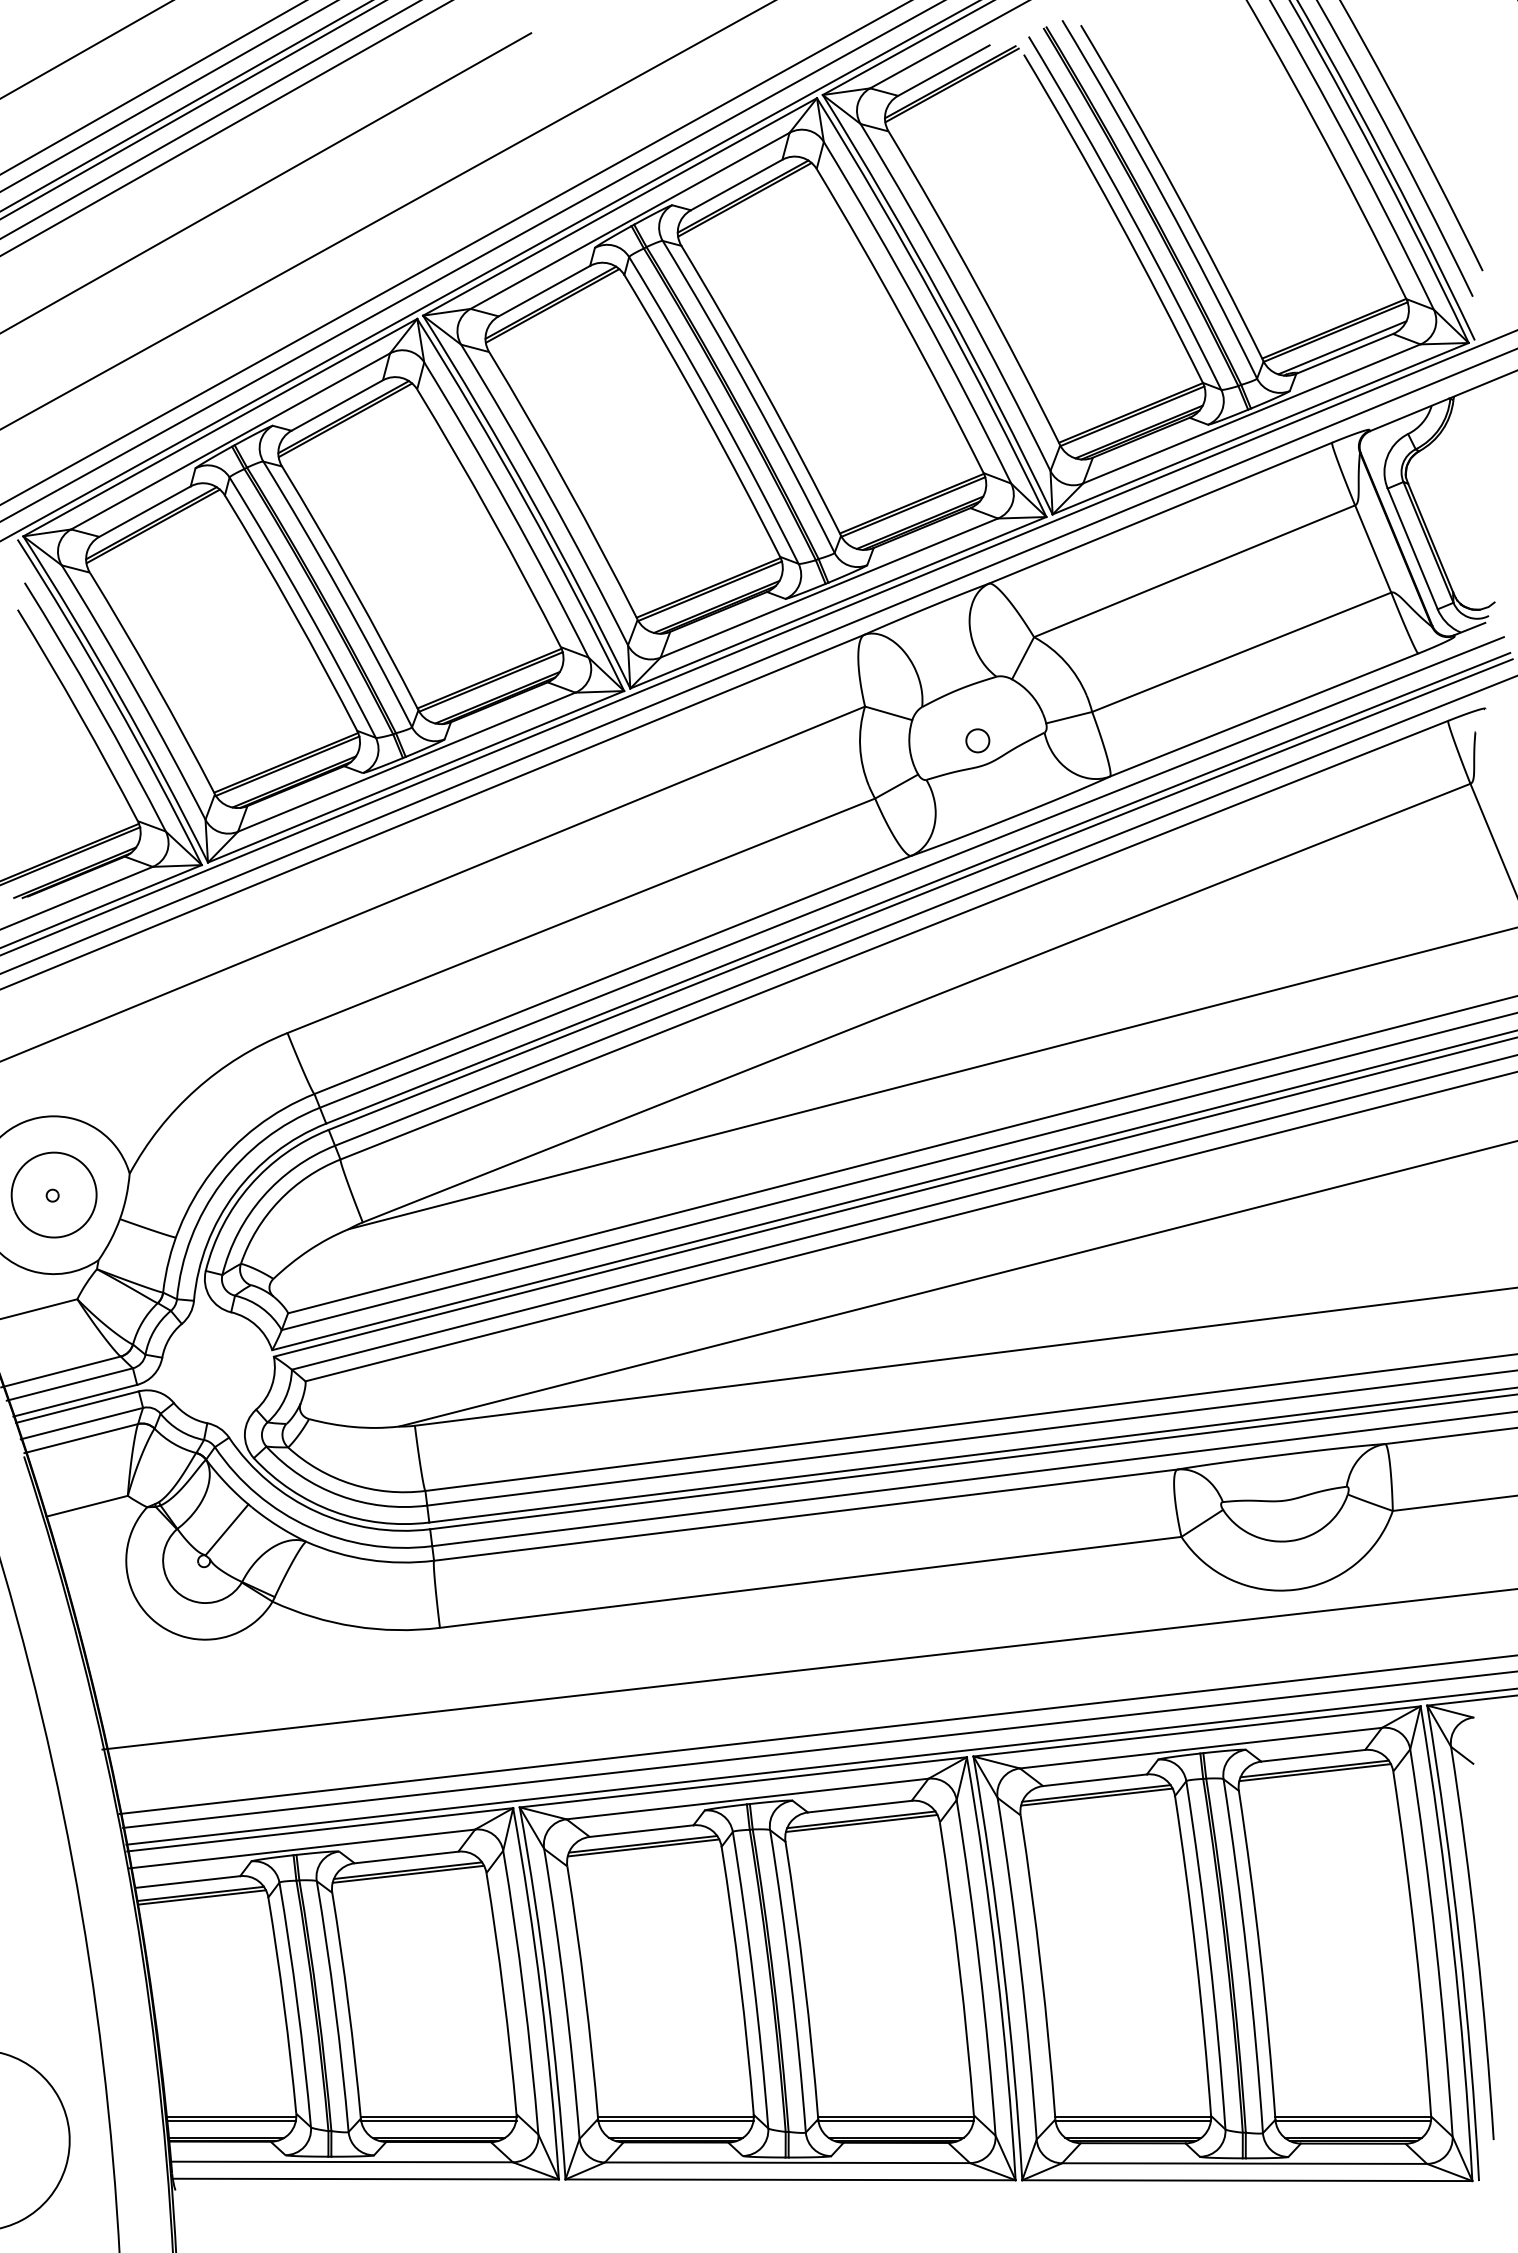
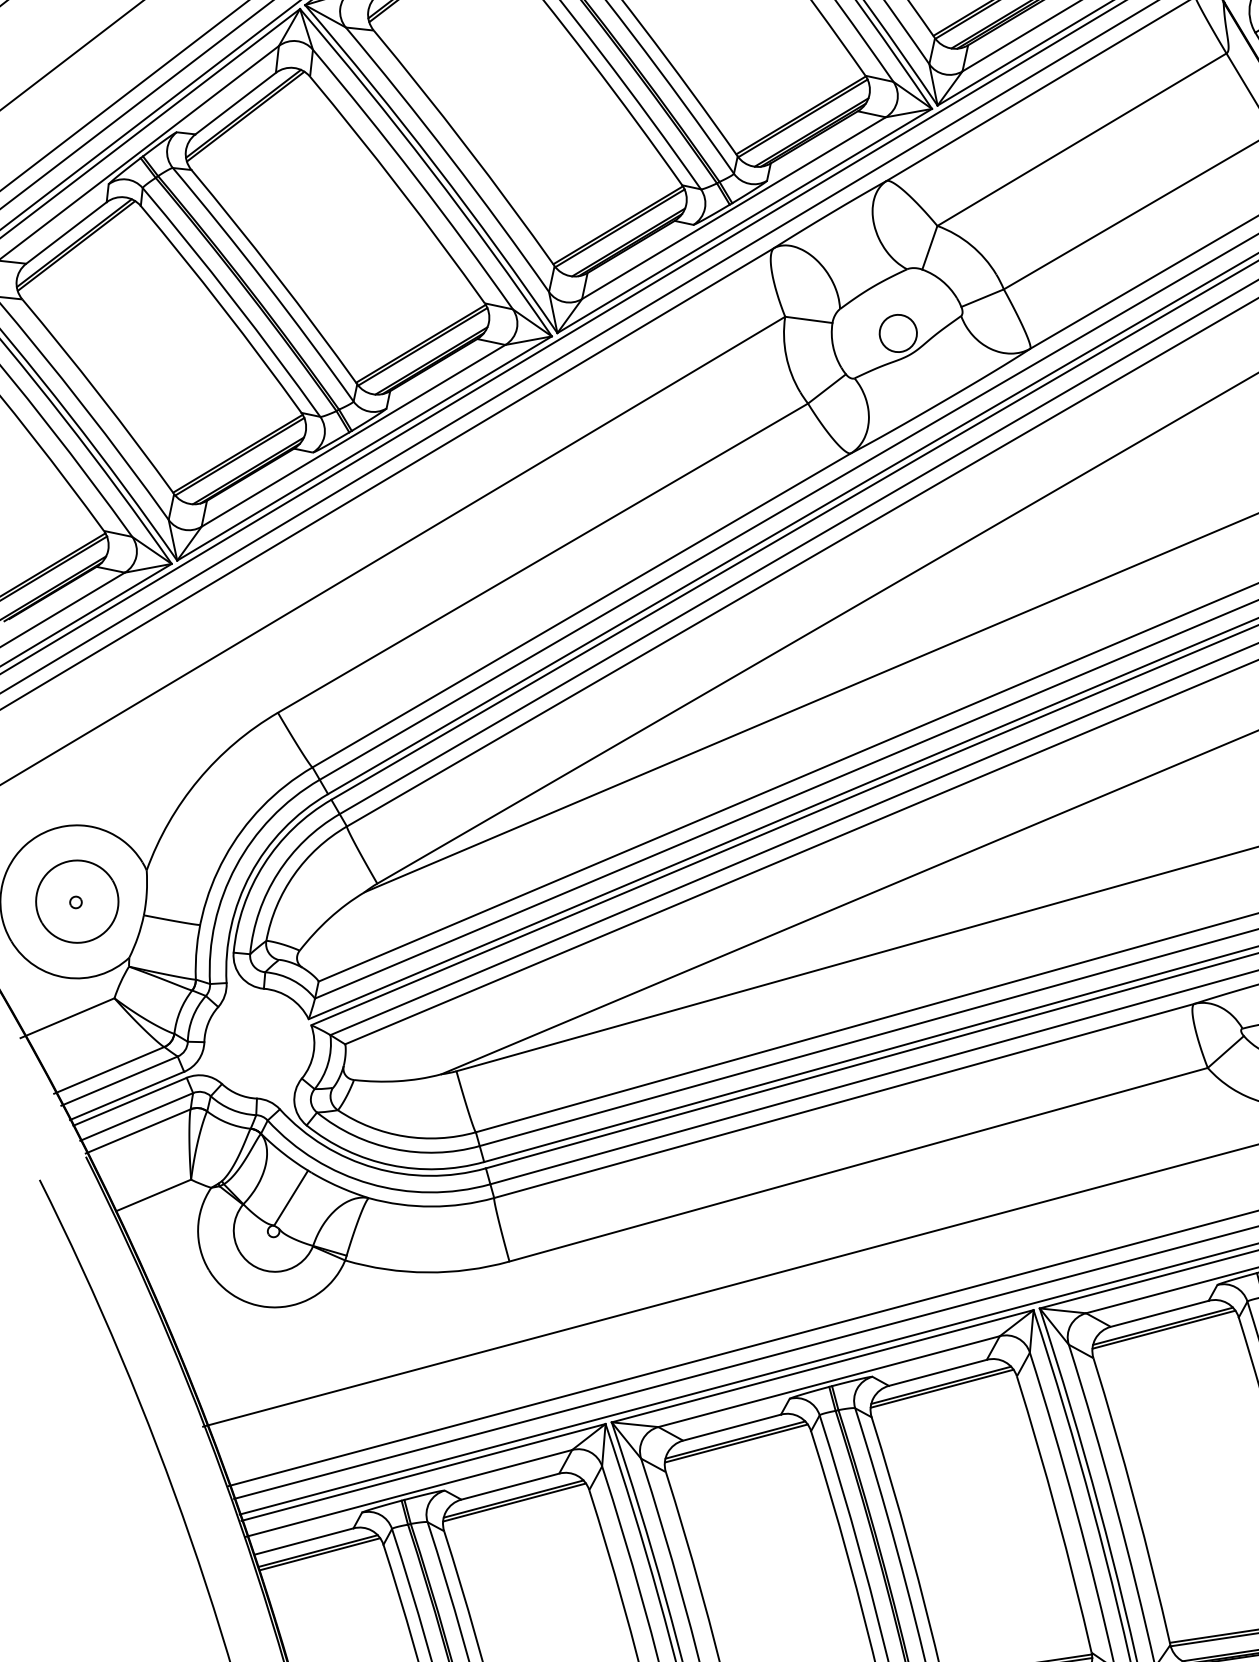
circle: (977, 740) -> (897, 333), size x1.67

